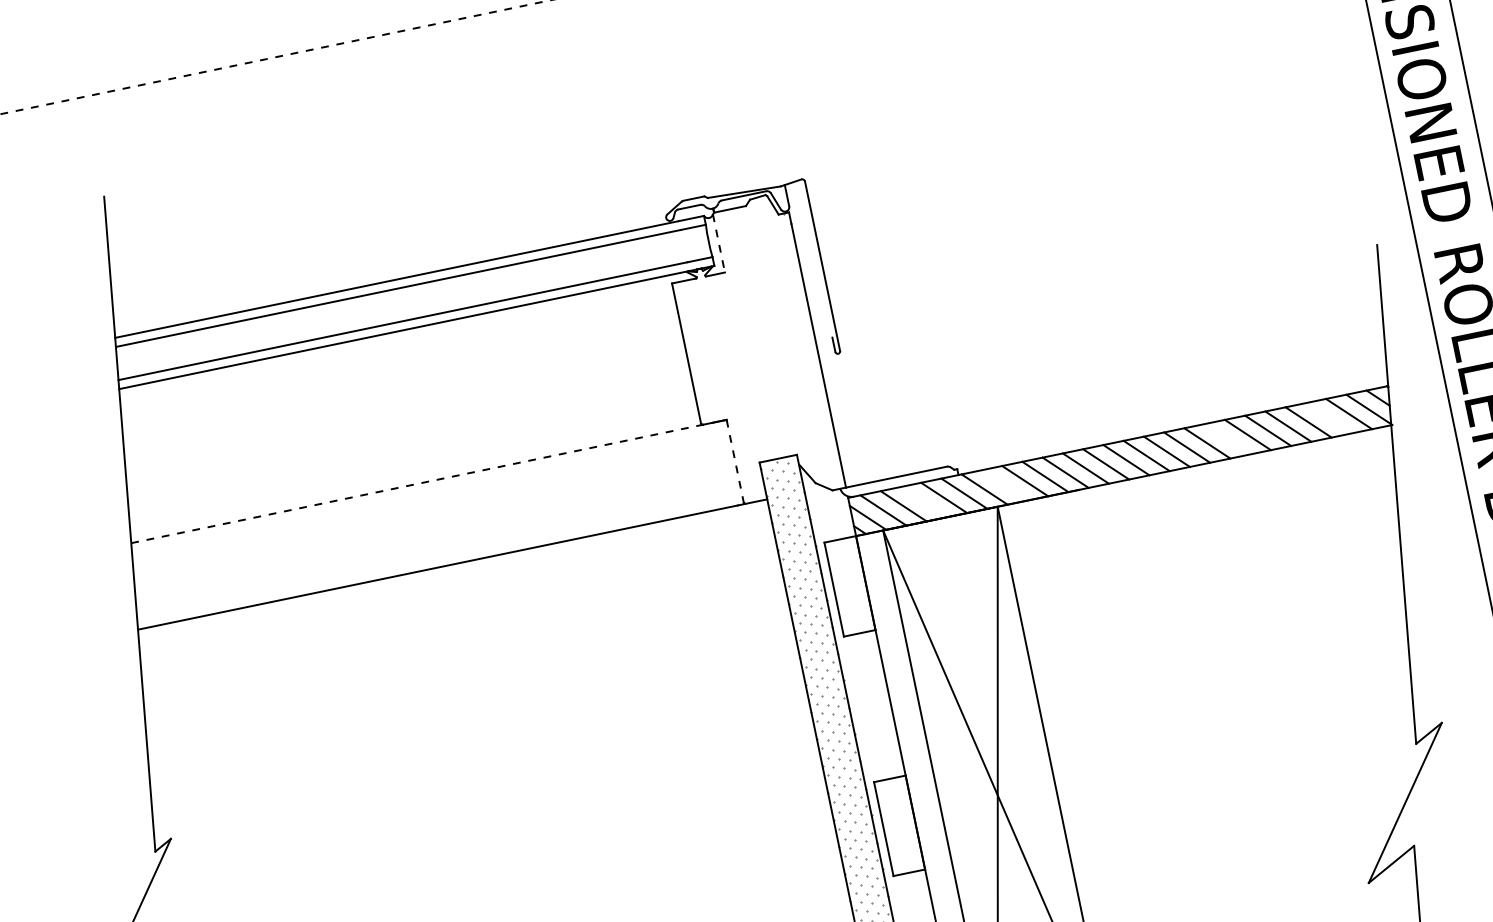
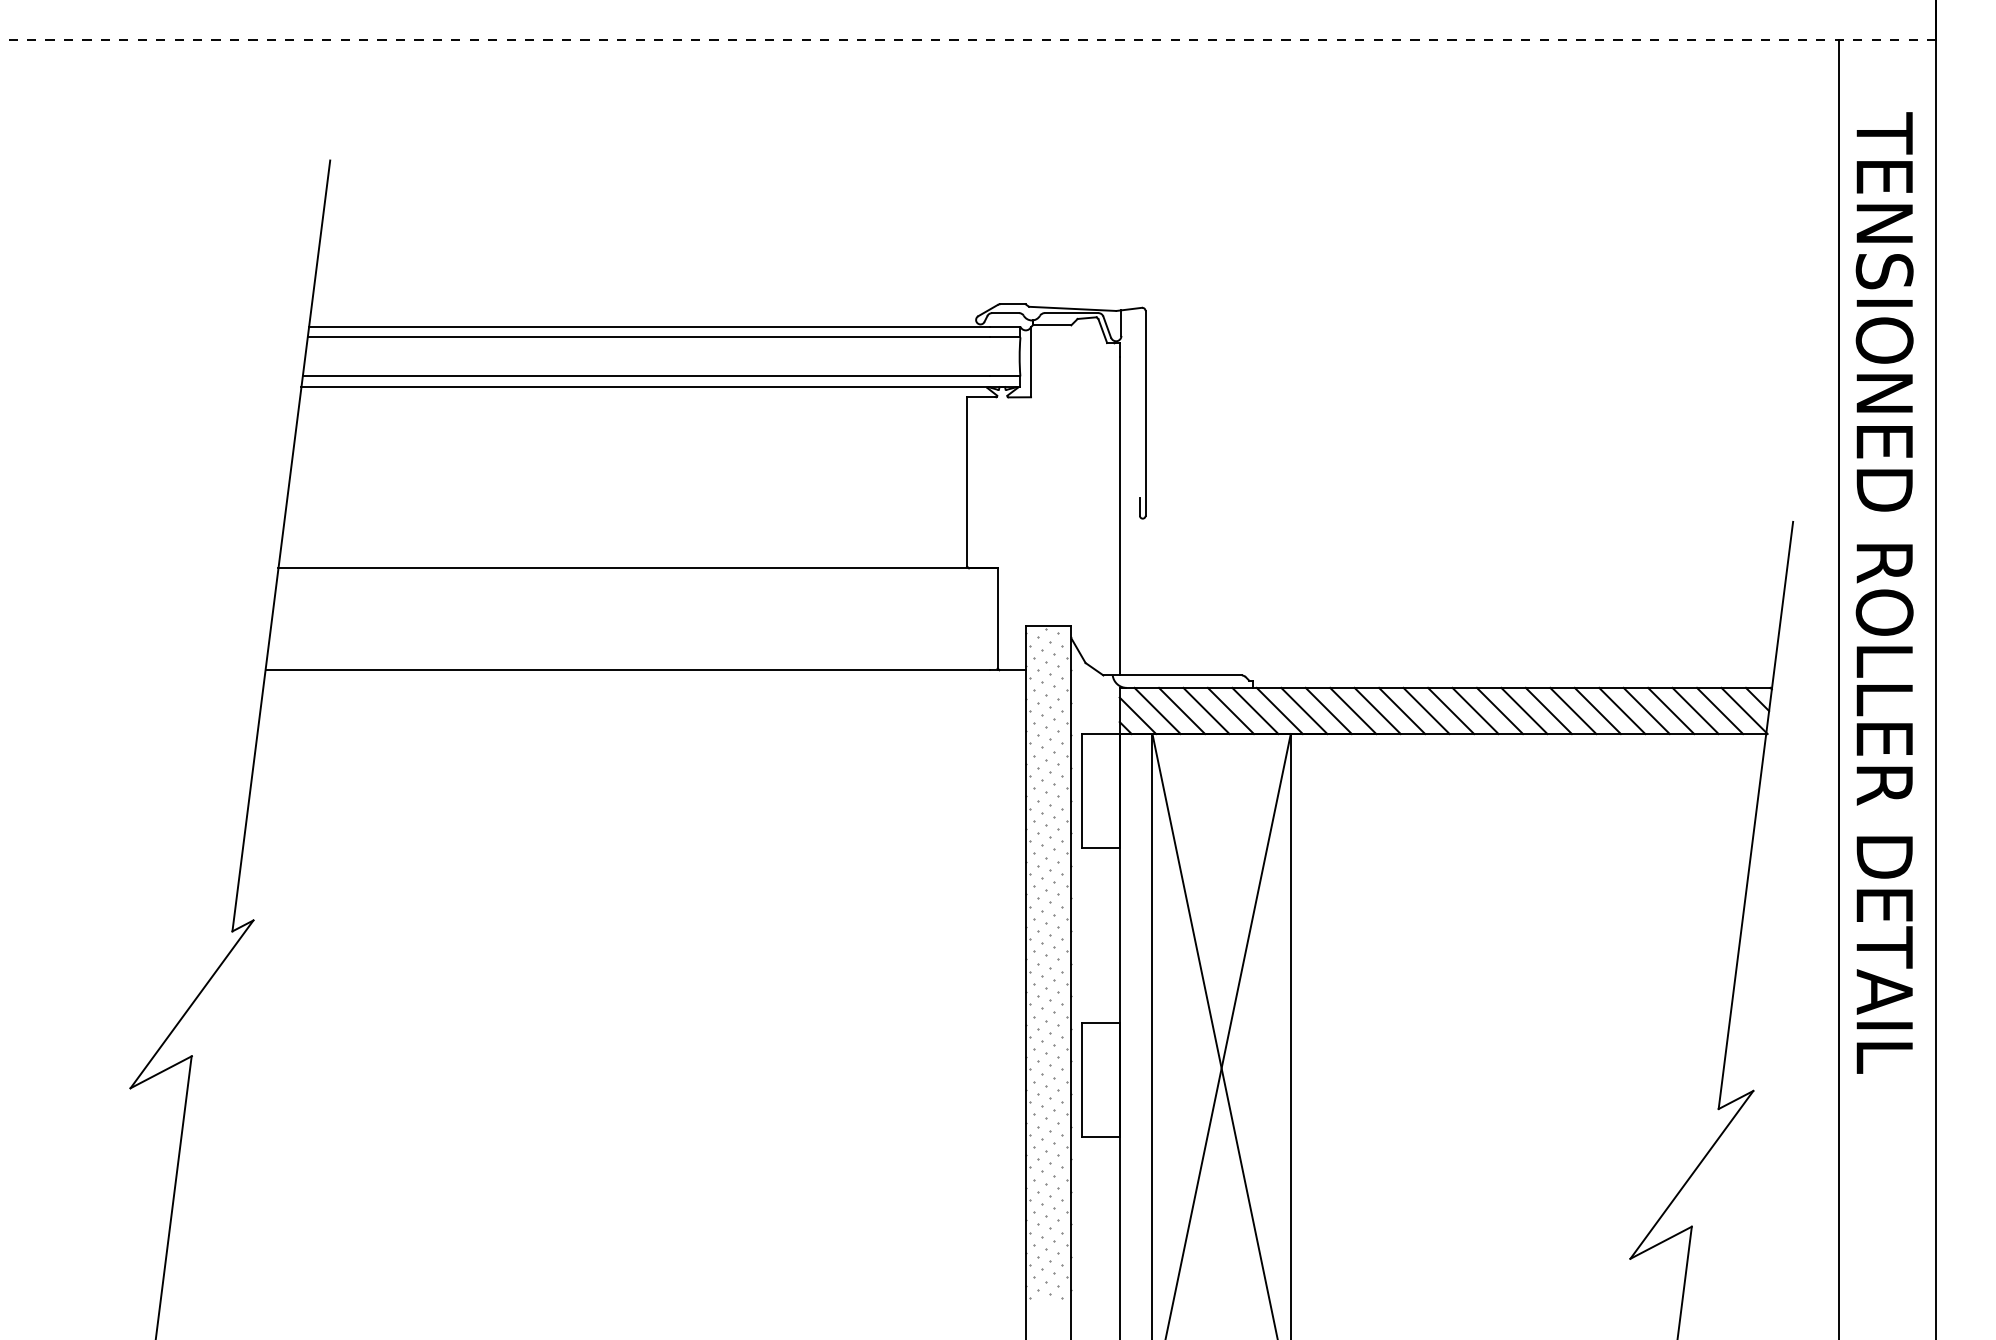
line: (719, 243) -> (1031, 362), dashed -> solid
line: (1328, 417) -> (1695, 710), added
line: (1227, 438) -> (1573, 710), added
line: (735, 462) -> (997, 619), dashed -> solid
line: (426, 482) -> (634, 568), dashed -> solid
line: (1005, 484) -> (1304, 710), added
line: (923, 501) -> (1206, 710), added

